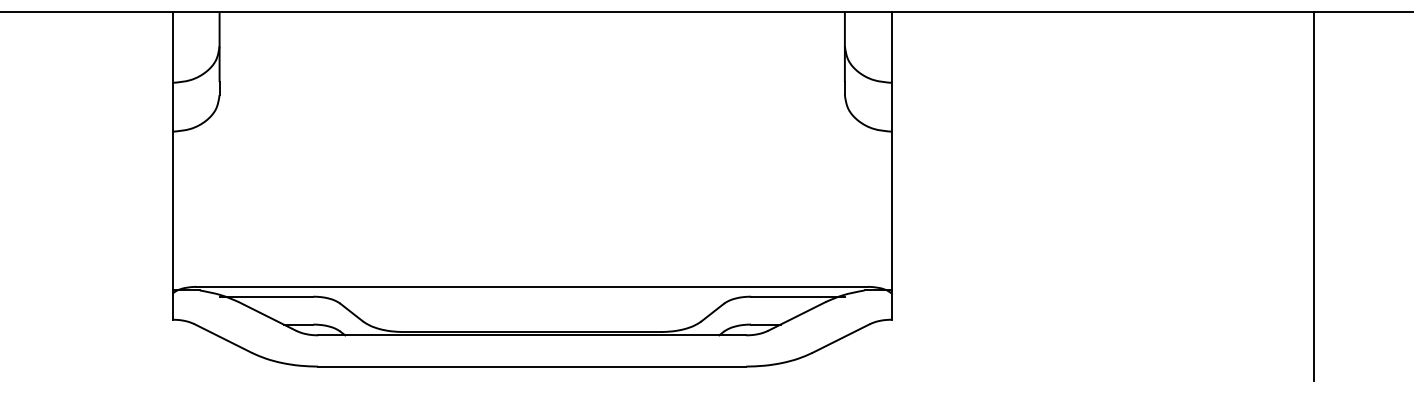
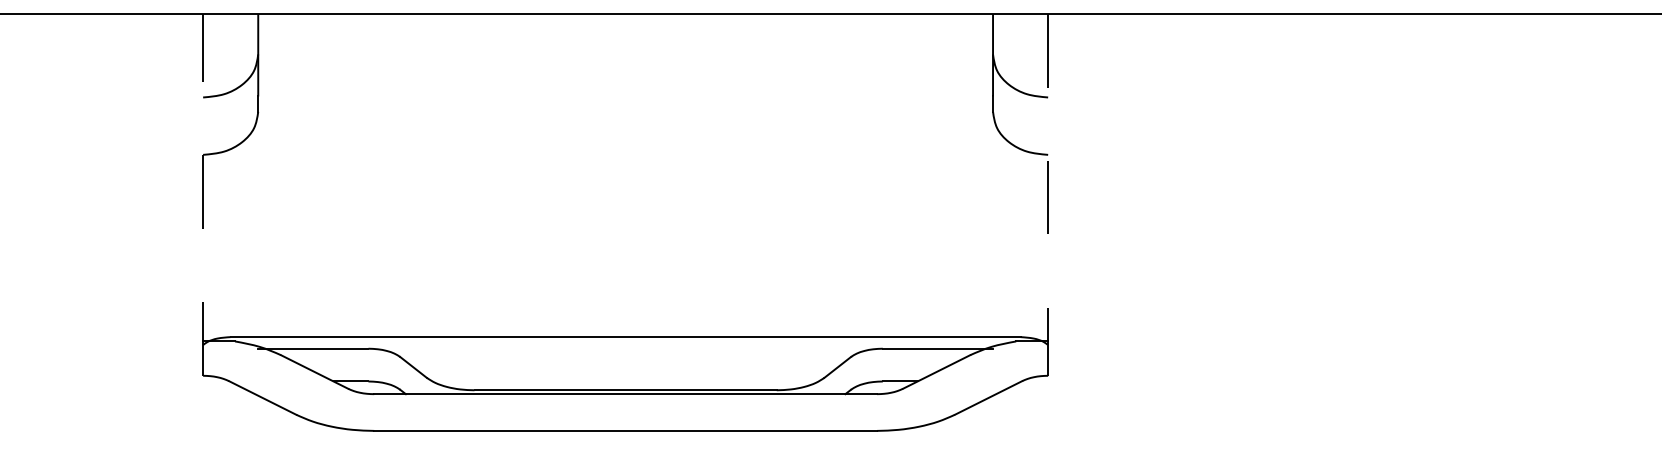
line: (172, 165) -> (202, 194), solid -> dashed
line: (891, 165) -> (1047, 194), solid -> dashed
line: (1313, 196) -> (1543, 231), removed

